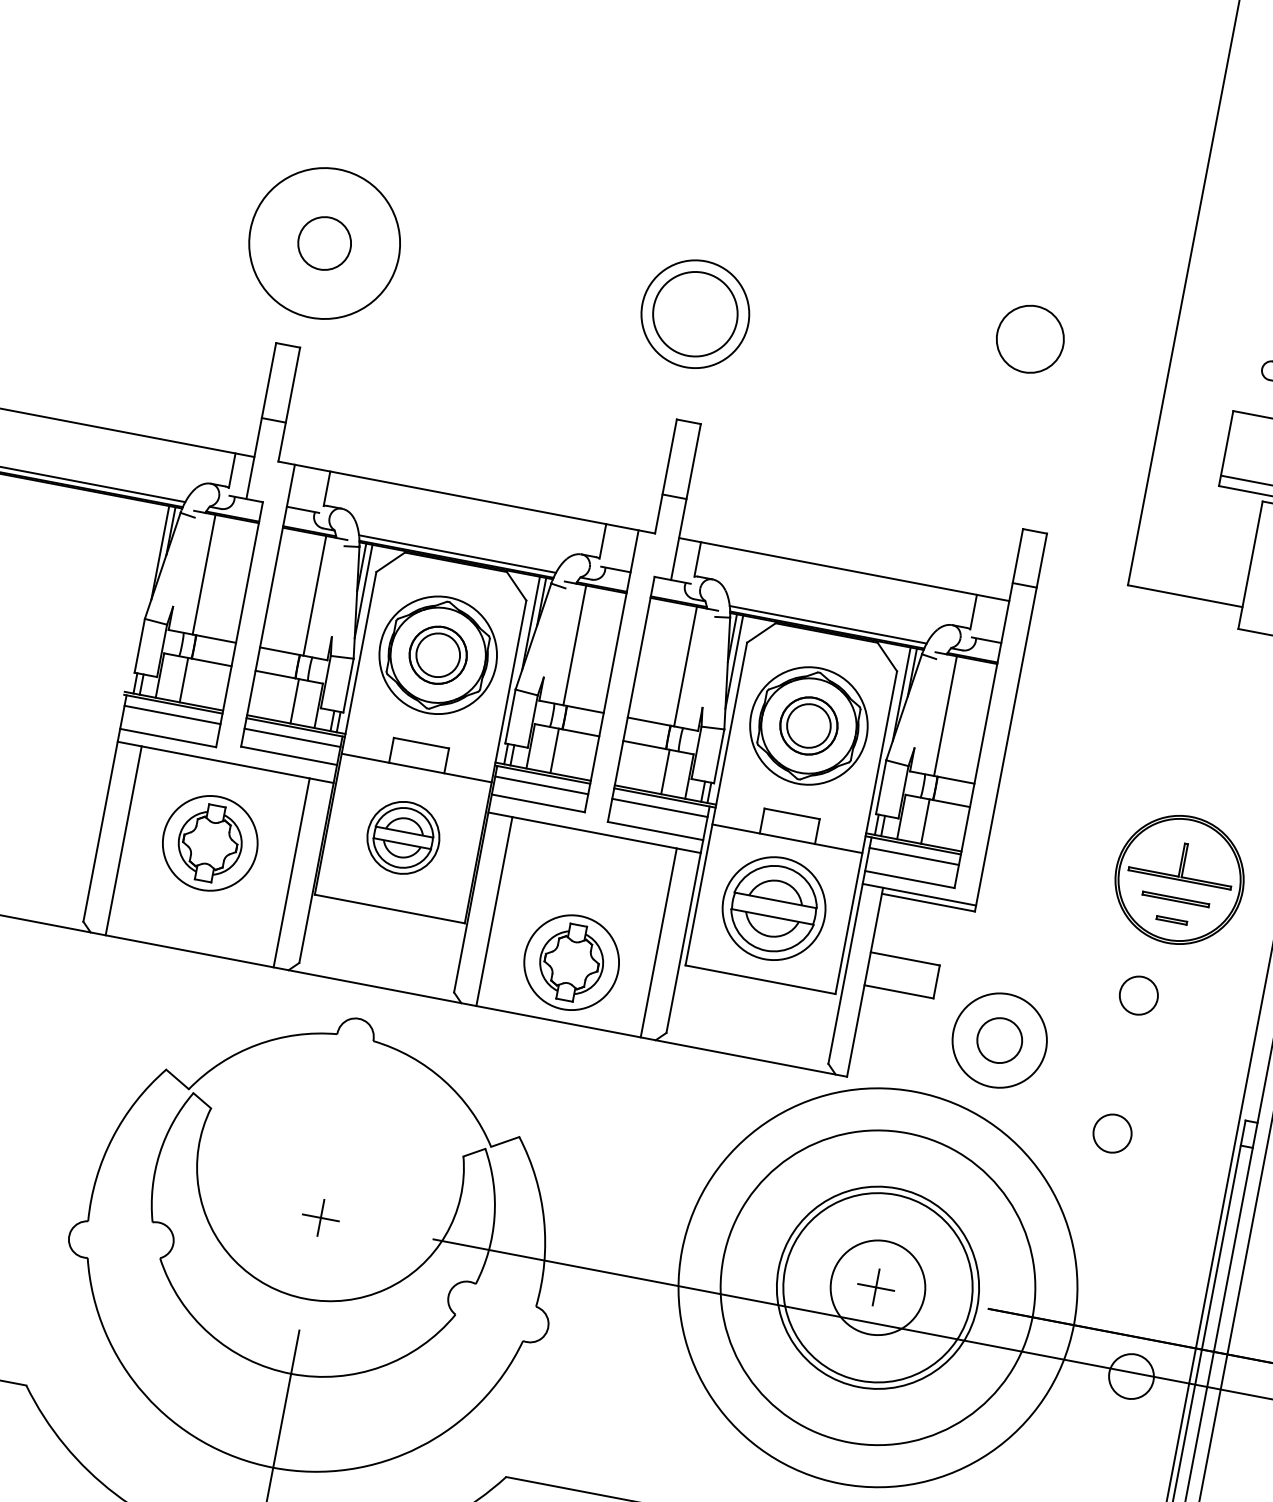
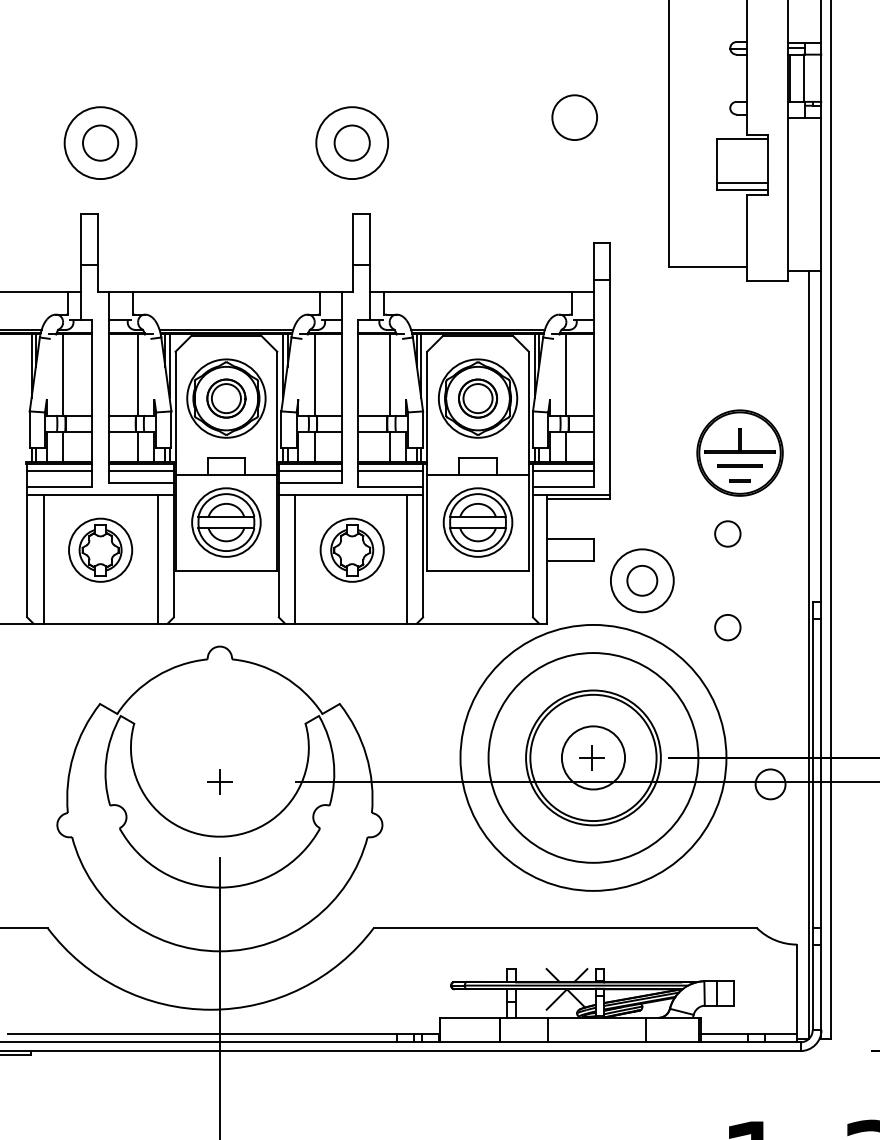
circle: (324, 244) -> (100, 143), size x0.71
circle: (694, 313) -> (351, 142), size x0.62
part: (403, 837) -> (226, 522), size x1.43
part: (570, 961) -> (351, 549), moved

